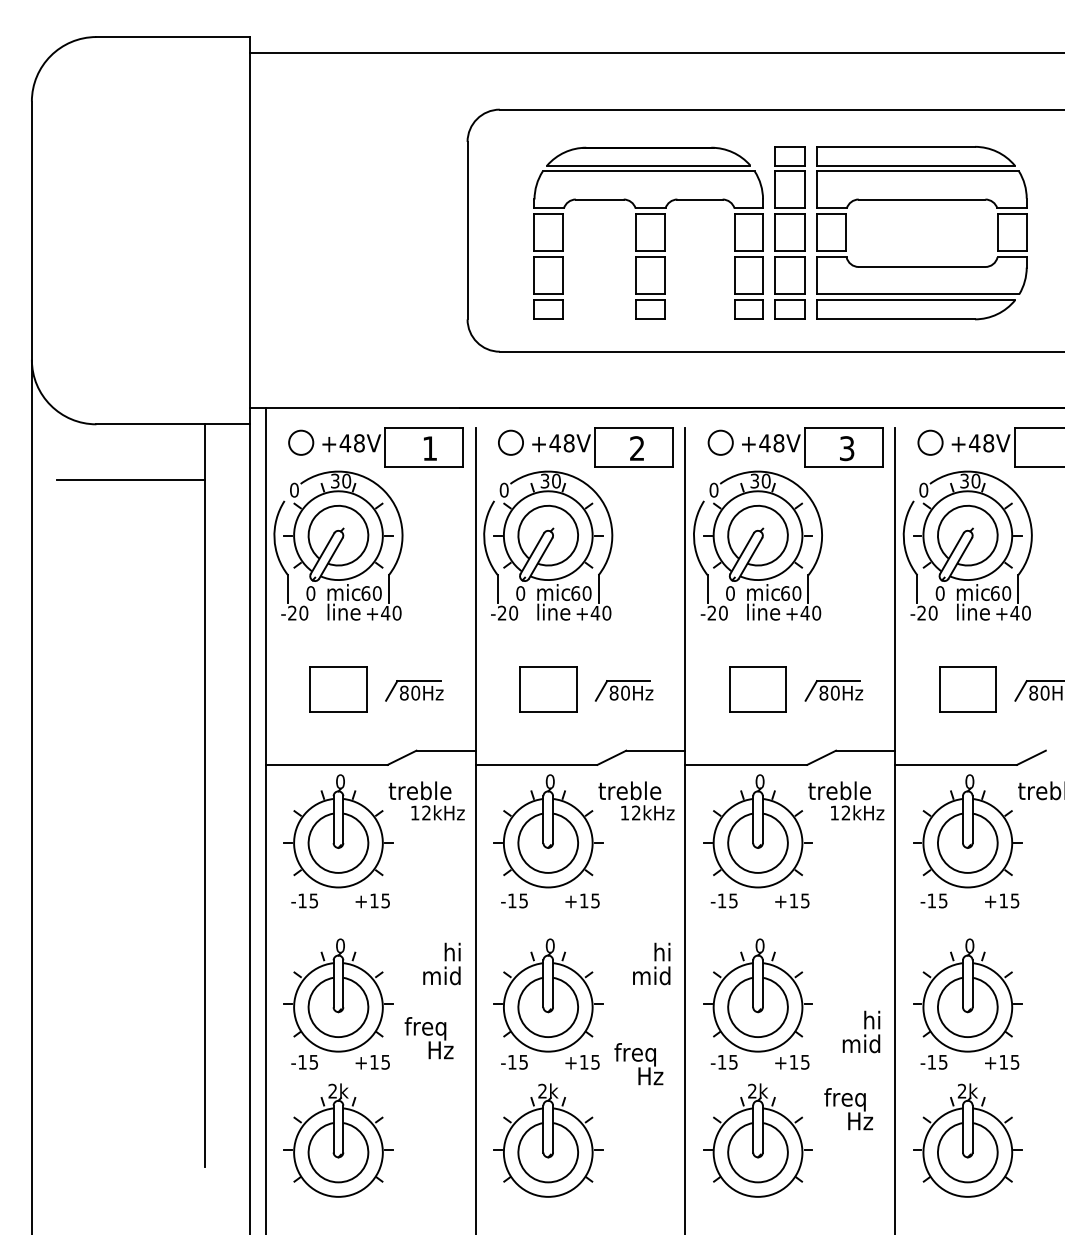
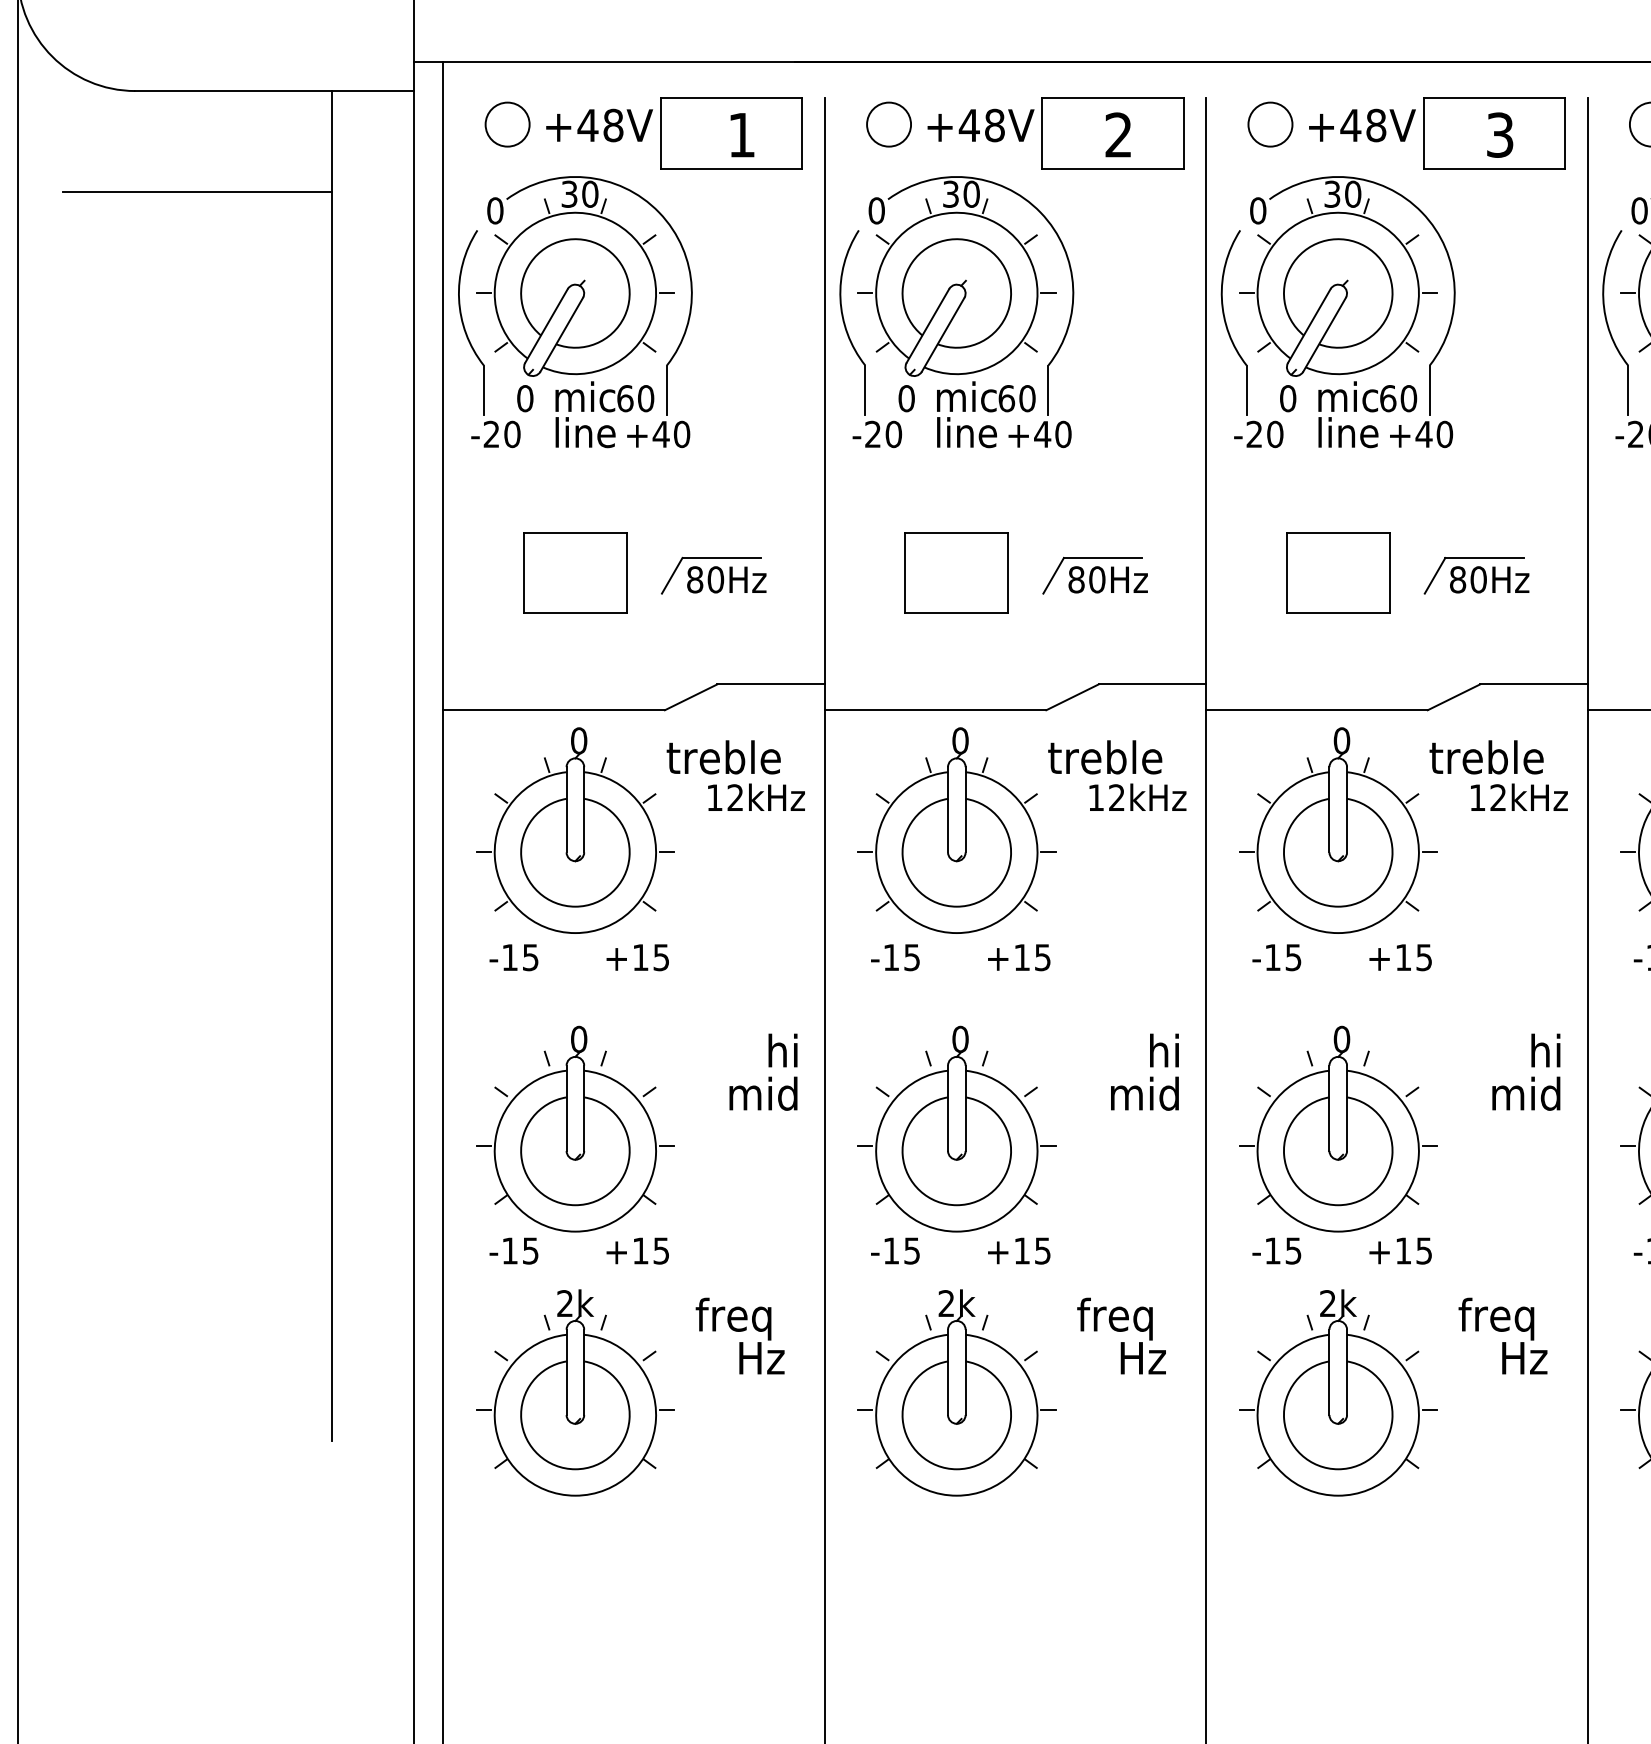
text: (861, 1031) -> (1526, 1071), moved
text: (428, 1038) -> (739, 1336), moved
text: (638, 1064) -> (1120, 1336), moved

